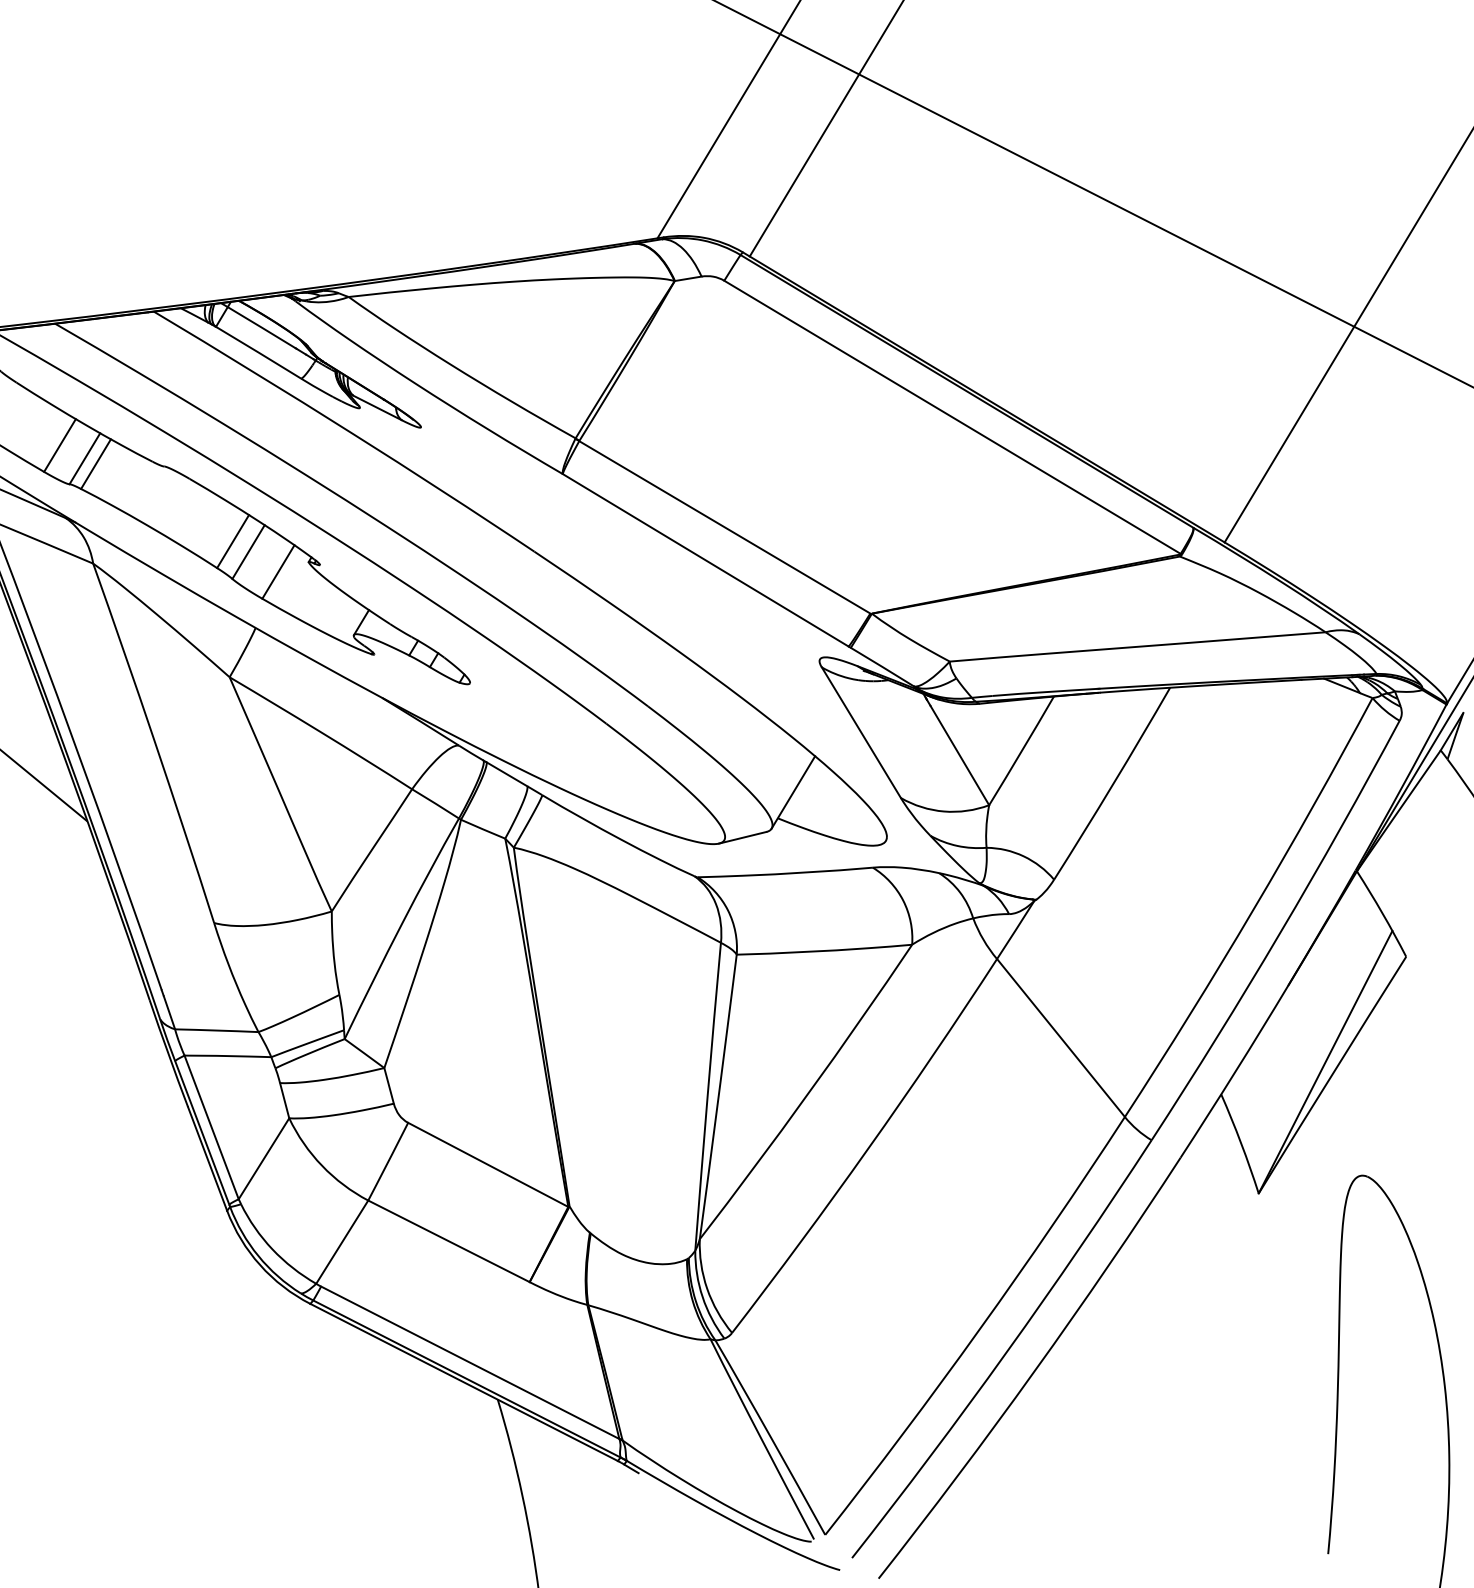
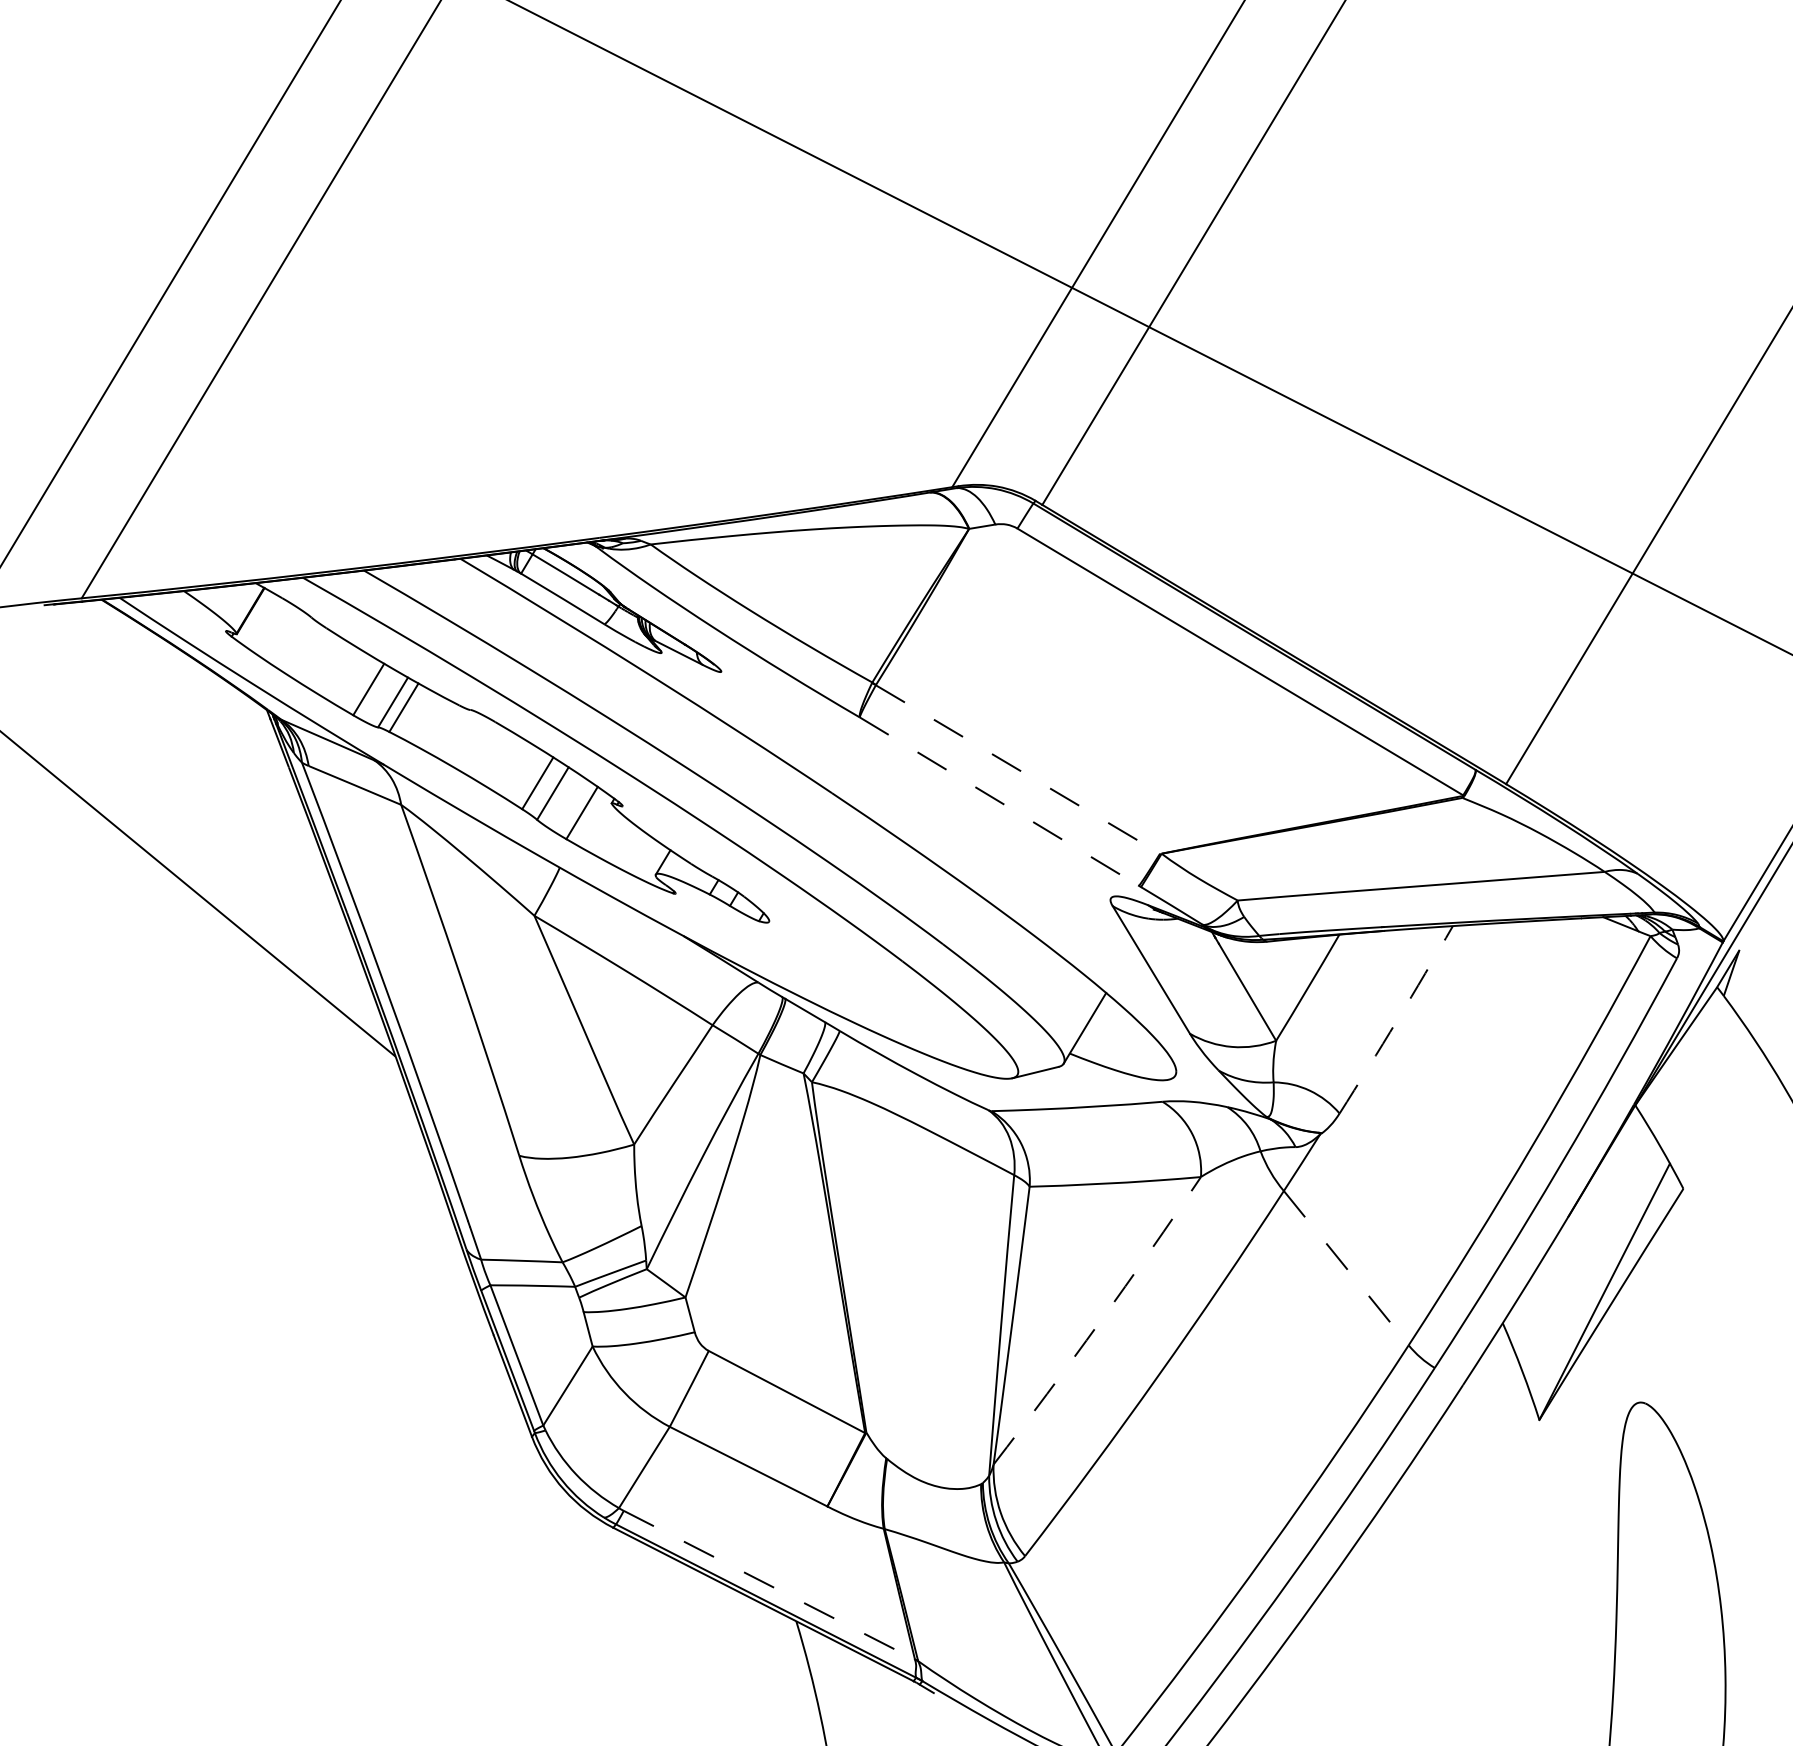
line: (725, 527) -> (1018, 769), solid -> dashed
line: (705, 560) -> (999, 801), solid -> dashed
arc: (1113, 784) -> (1397, 1020), solid -> dashed
line: (1061, 1038) -> (1346, 1268), solid -> dashed
arc: (808, 1093) -> (1099, 1322), solid -> dashed
line: (470, 1363) -> (769, 1585), solid -> dashed

